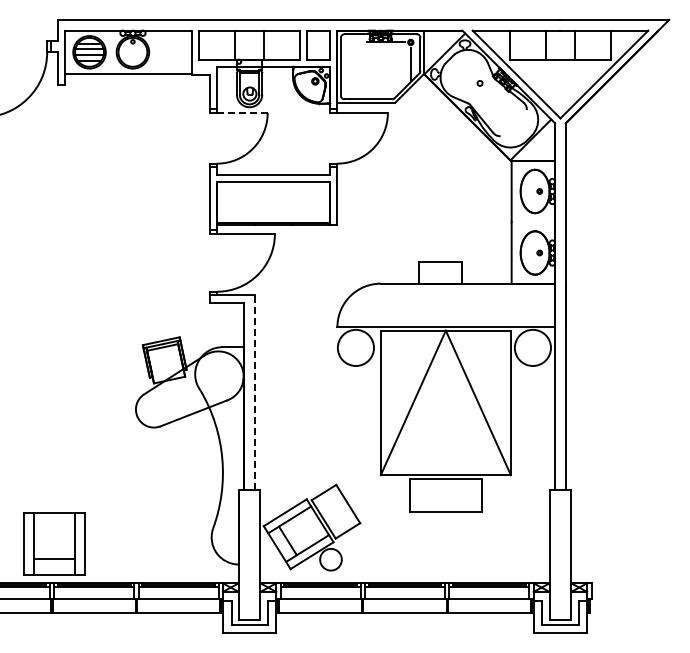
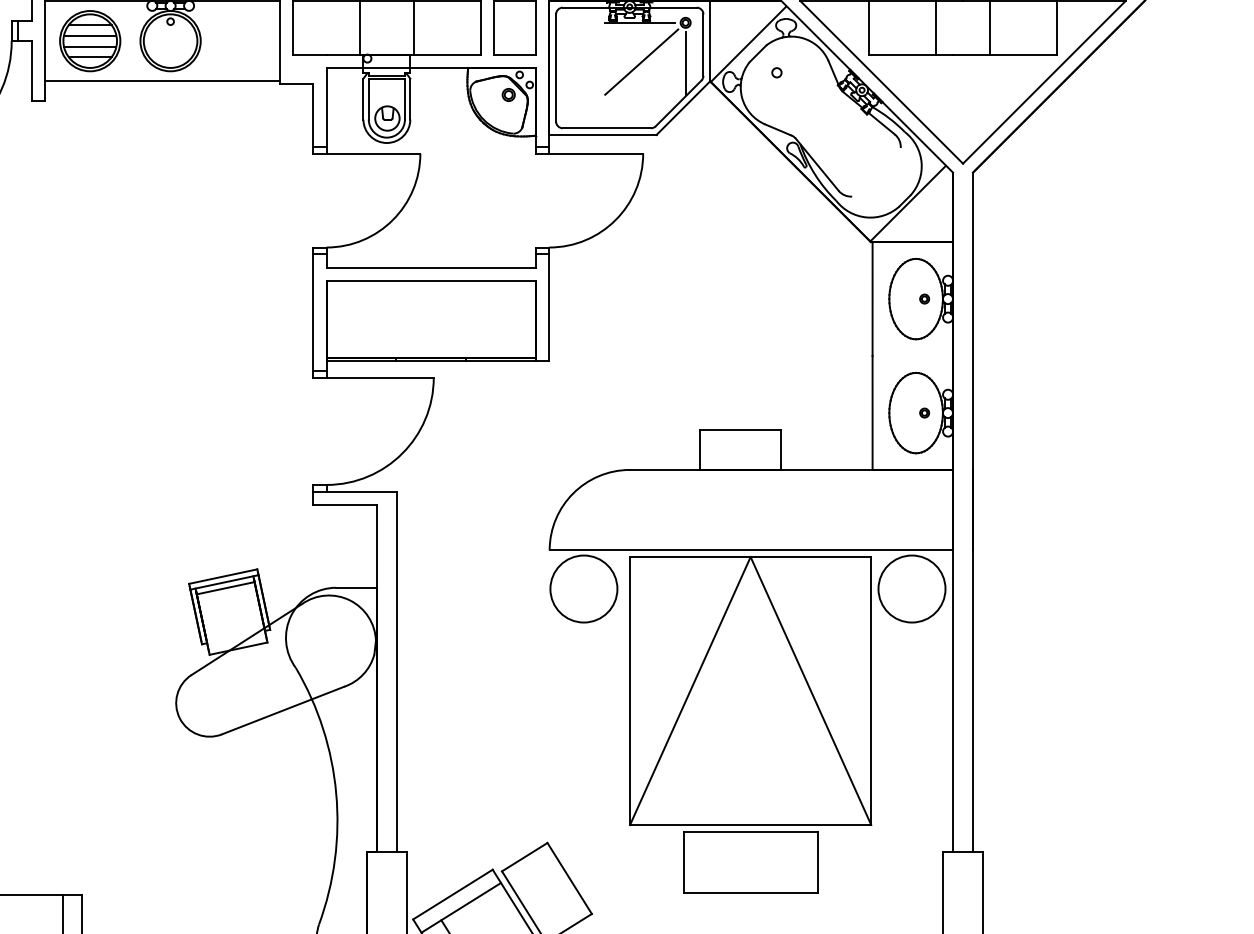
line: (386, 63) -> (640, 61), added
circle: (479, 83) -> (775, 72), moved
line: (242, 113) -> (373, 154), dashed -> solid
line: (255, 392) -> (397, 671), dashed -> solid

